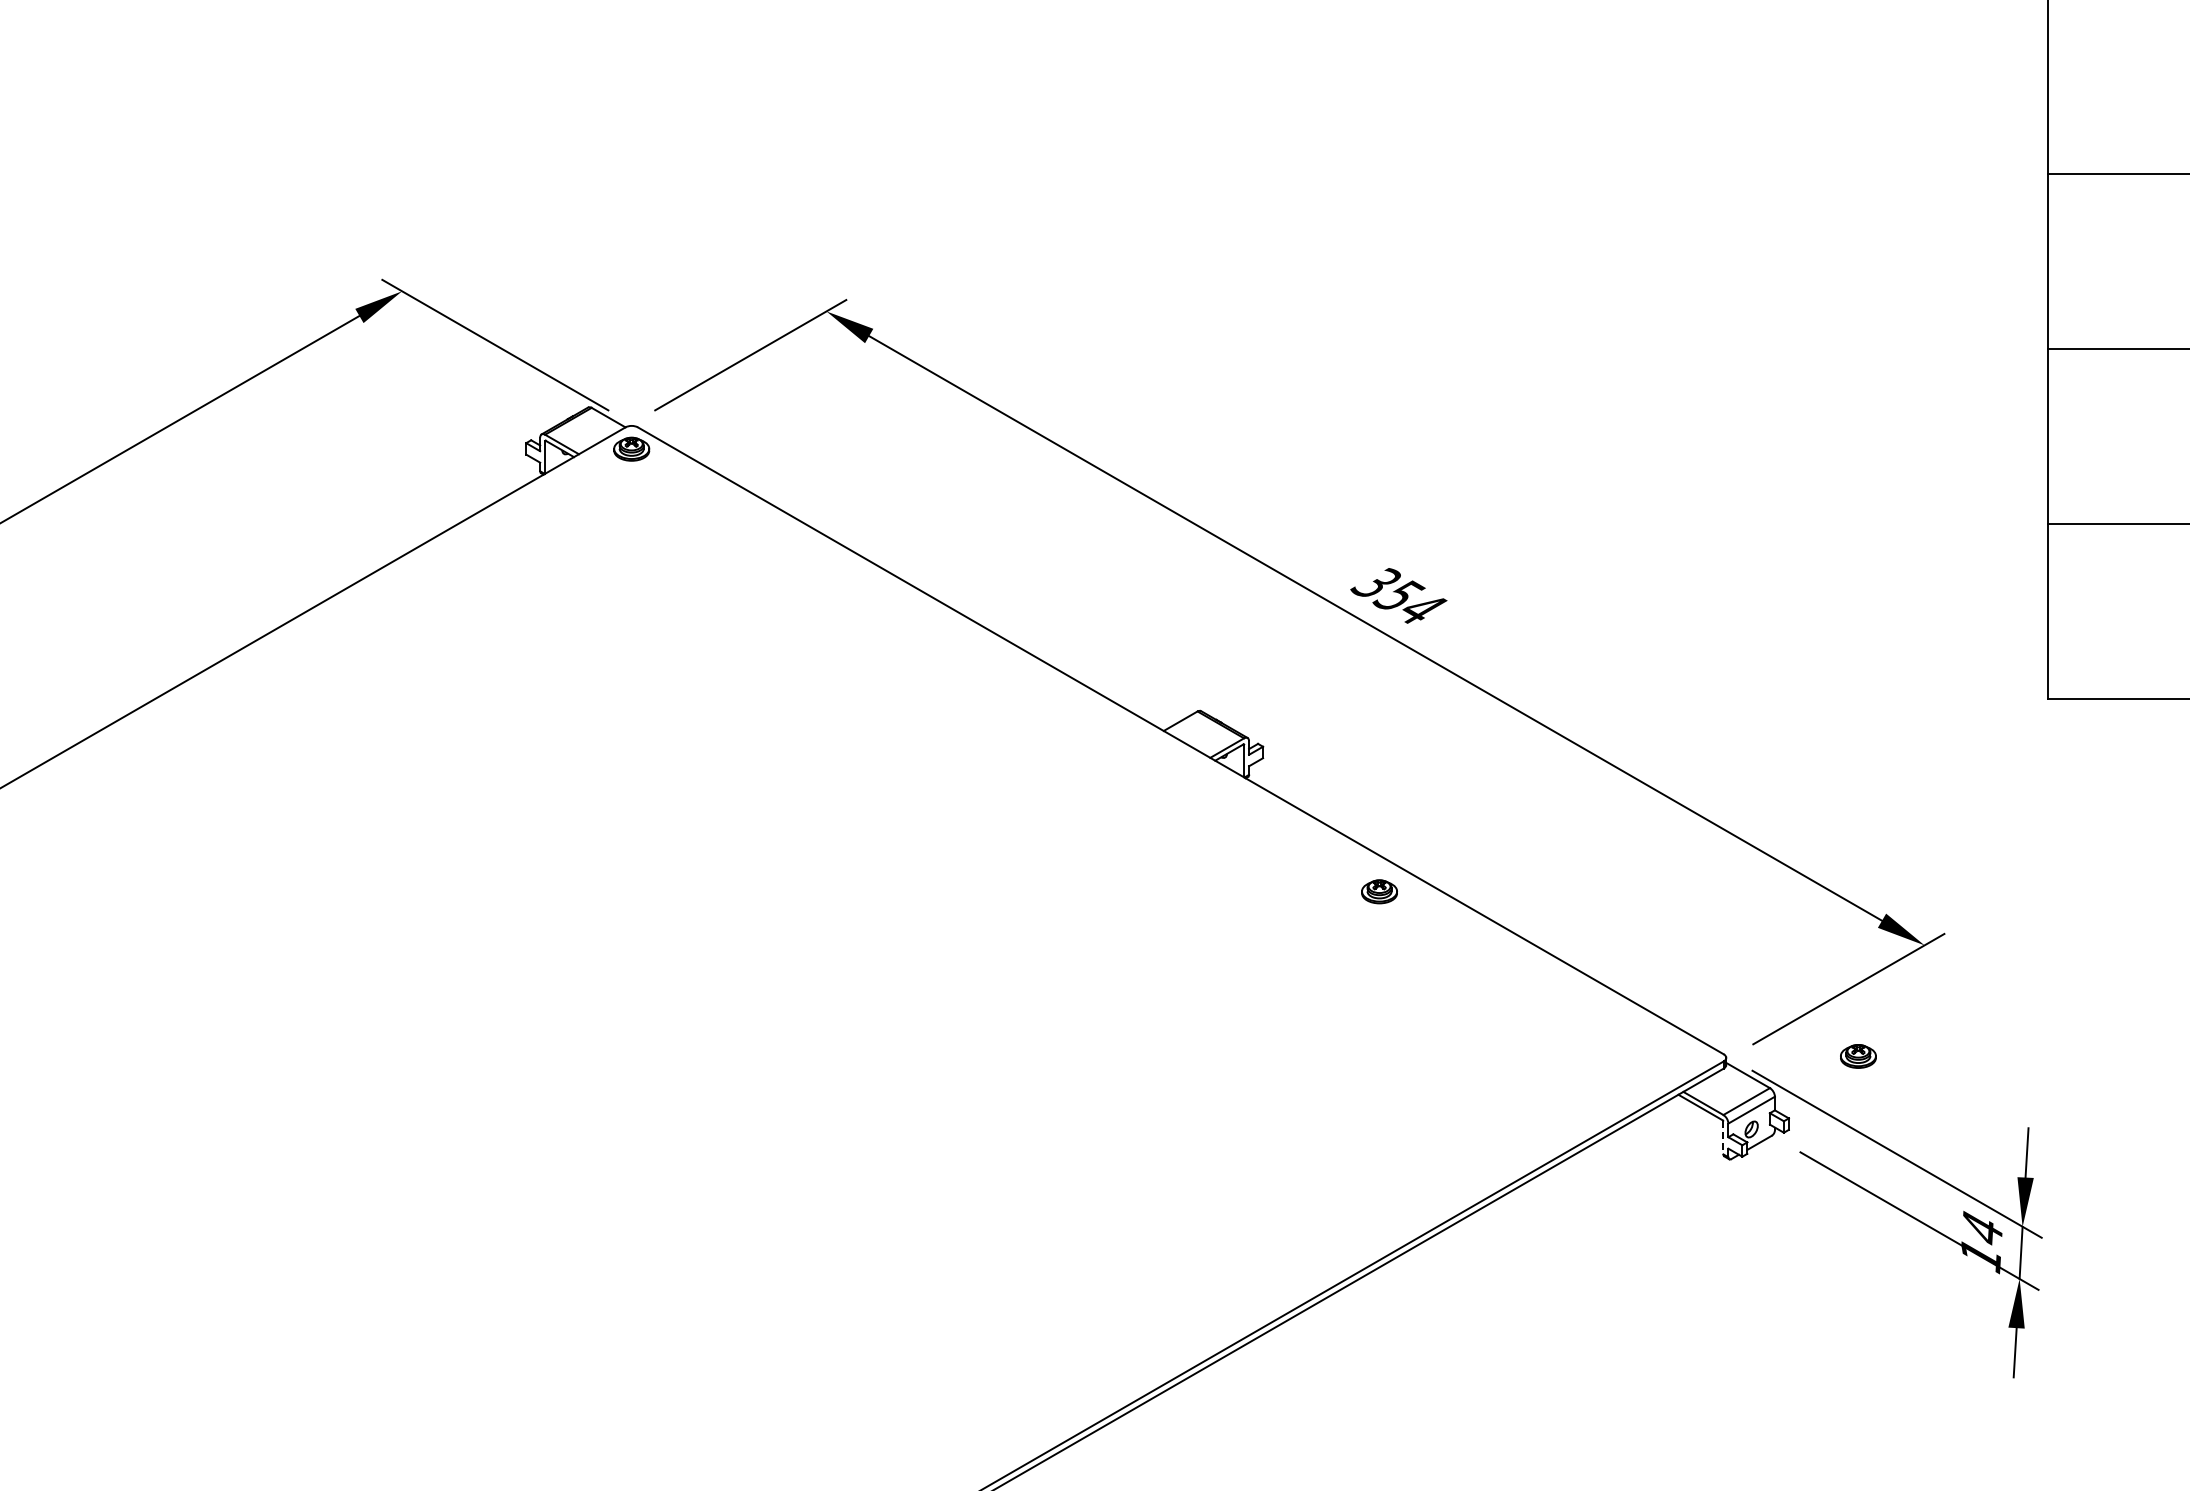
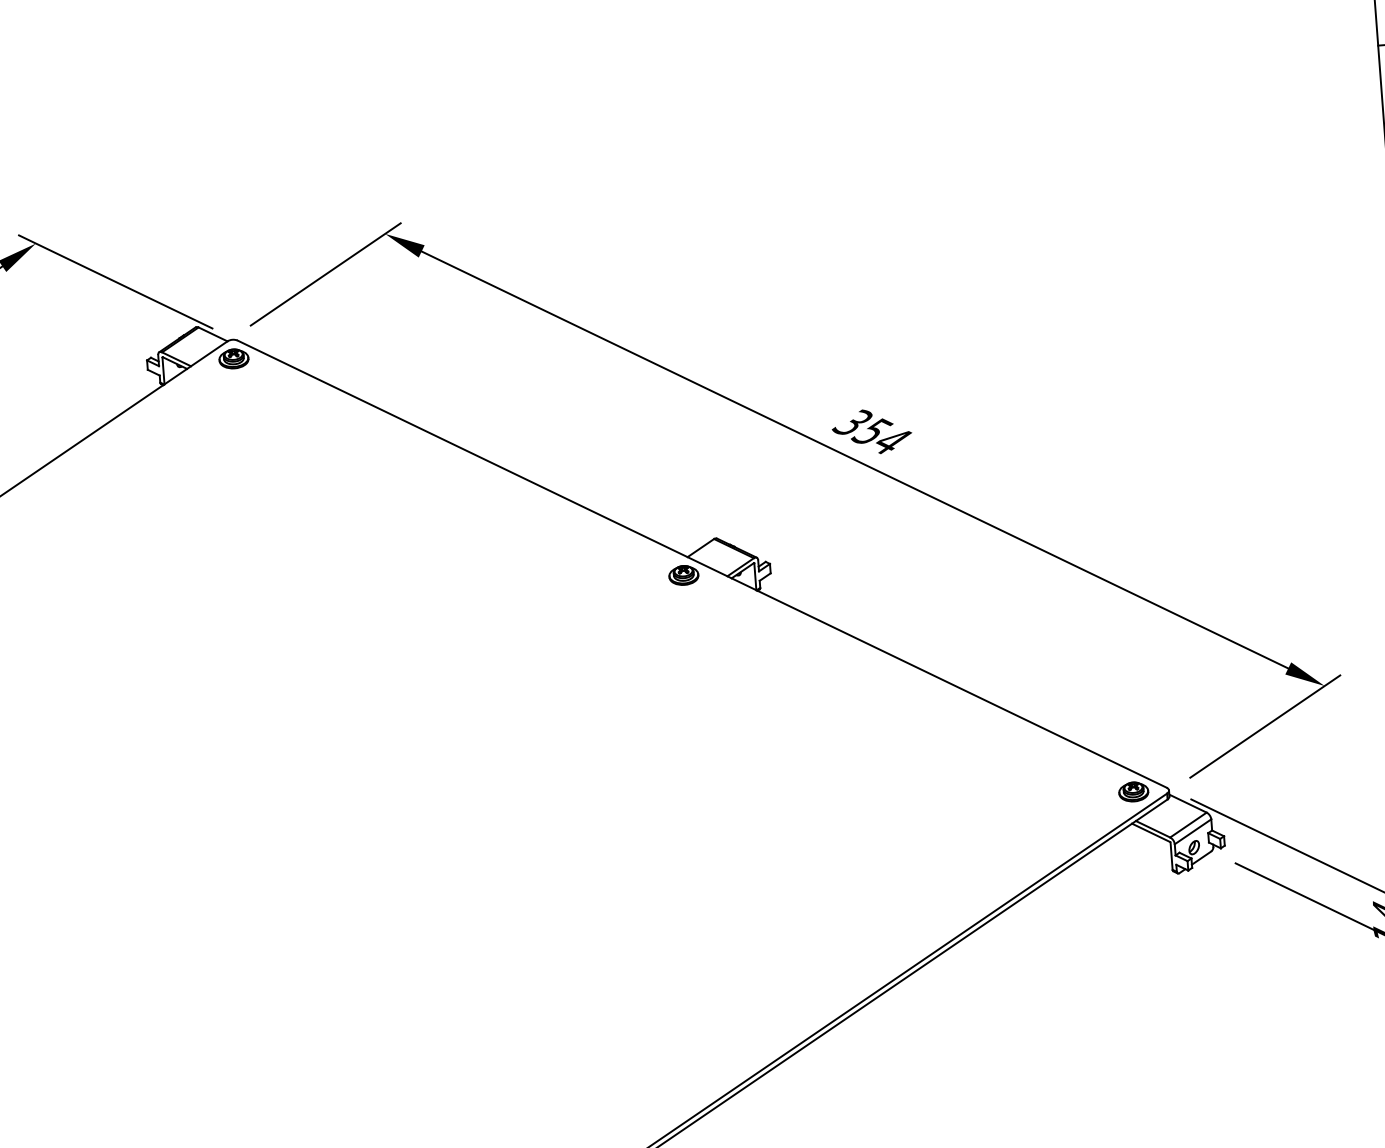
part: (1379, 891) -> (683, 575), moved
part: (1858, 1056) -> (1133, 792), moved
line: (1723, 1138) -> (1171, 856), dashed -> solid

